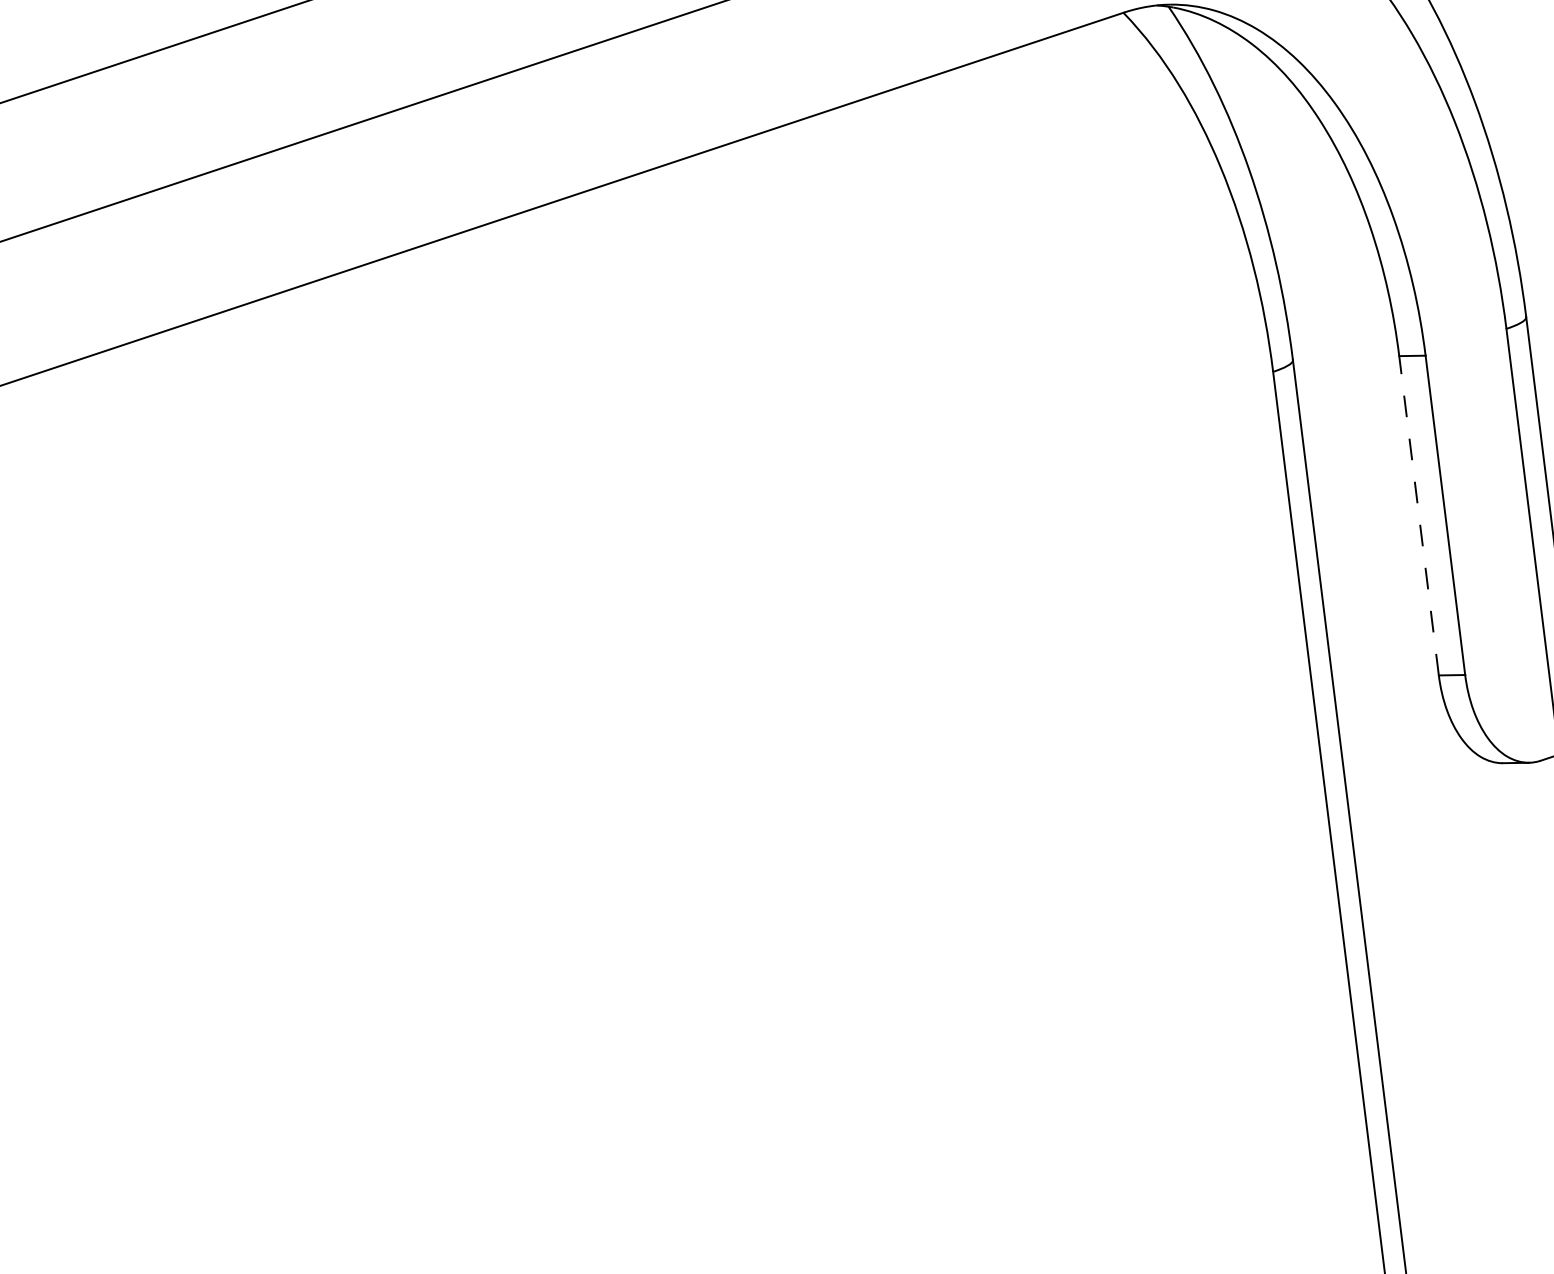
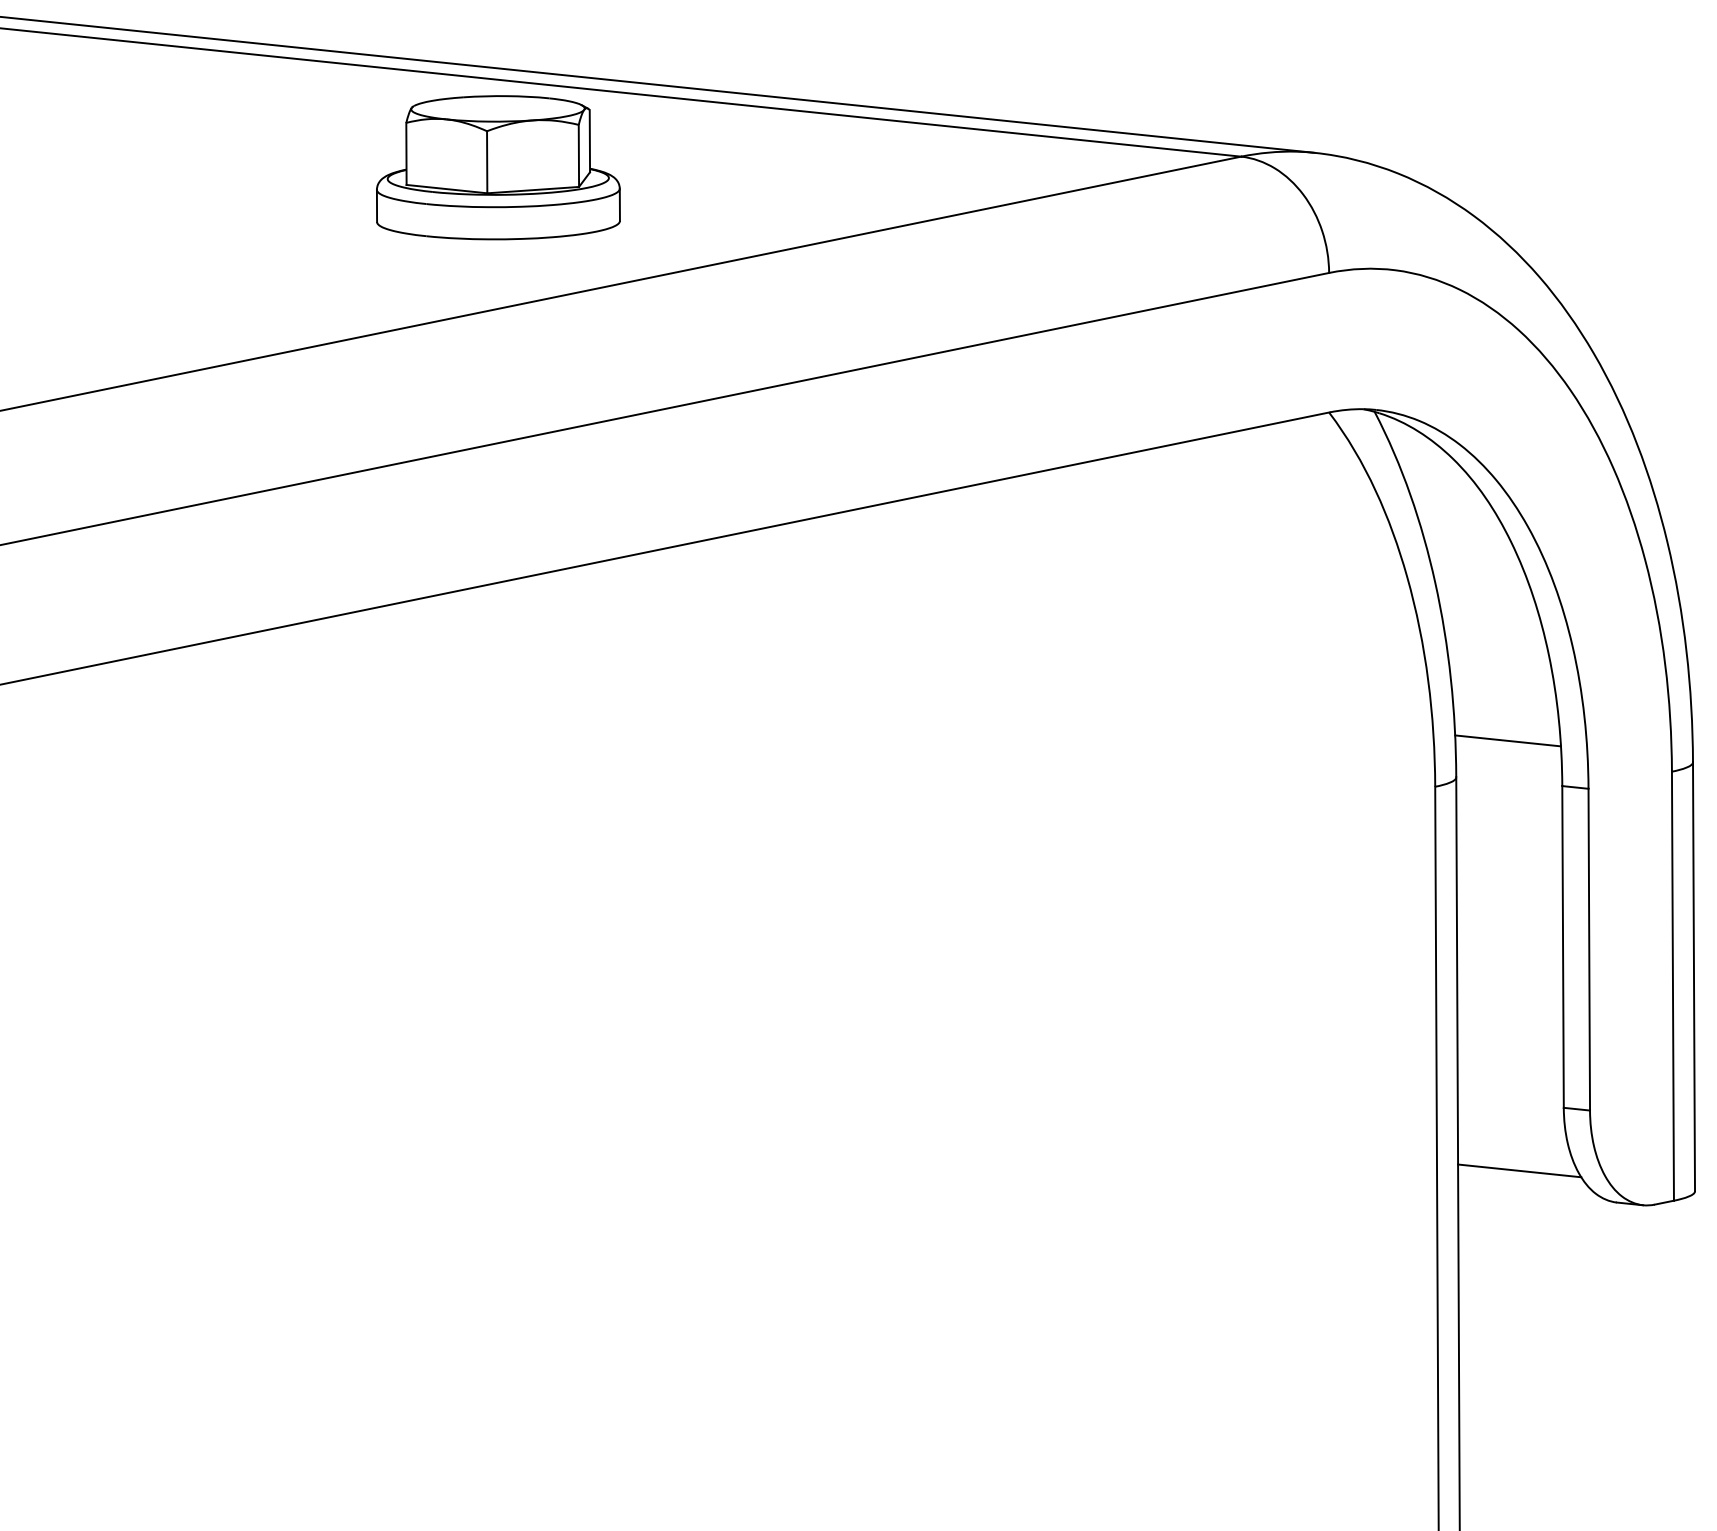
line: (1339, 317) -> (1507, 740), added
line: (1419, 515) -> (1563, 946), dashed -> solid
line: (1402, 742) -> (1519, 1170), added

